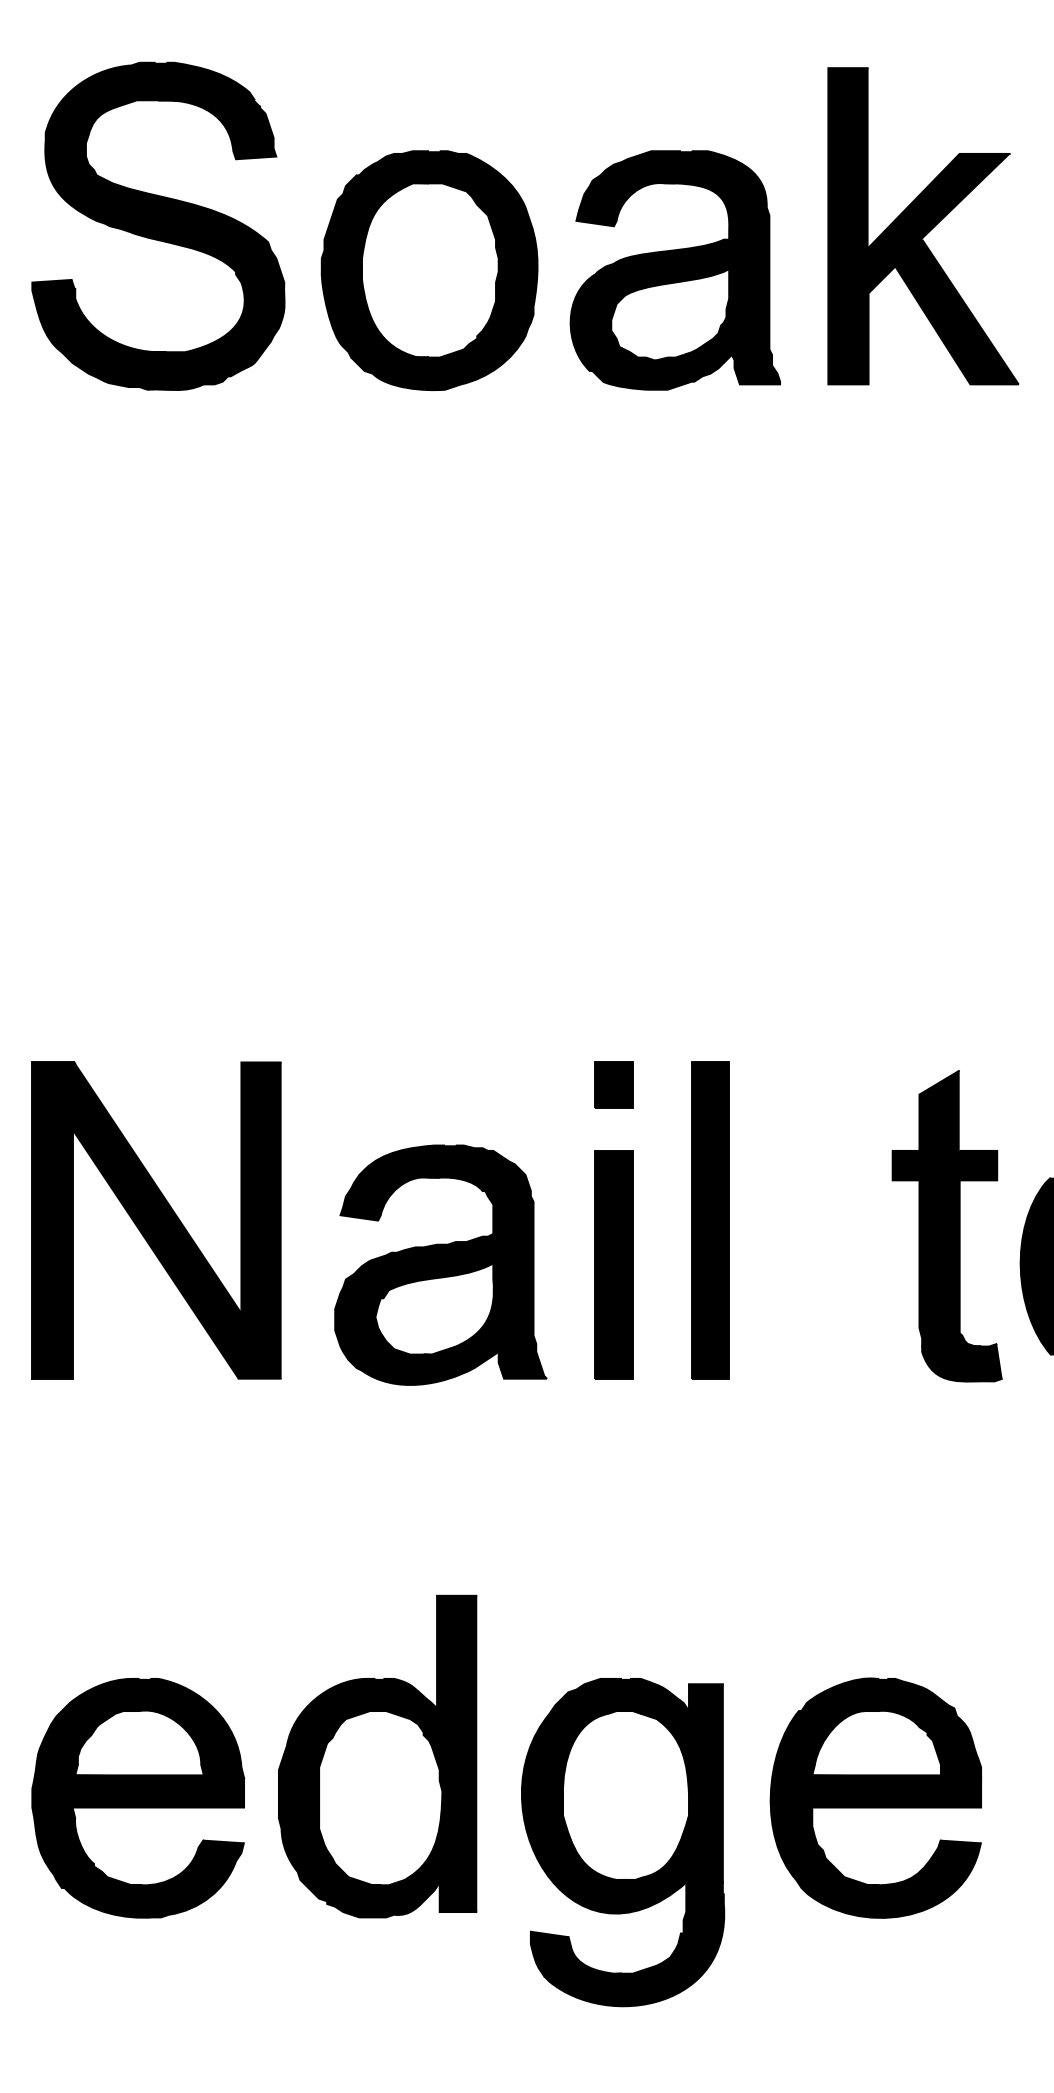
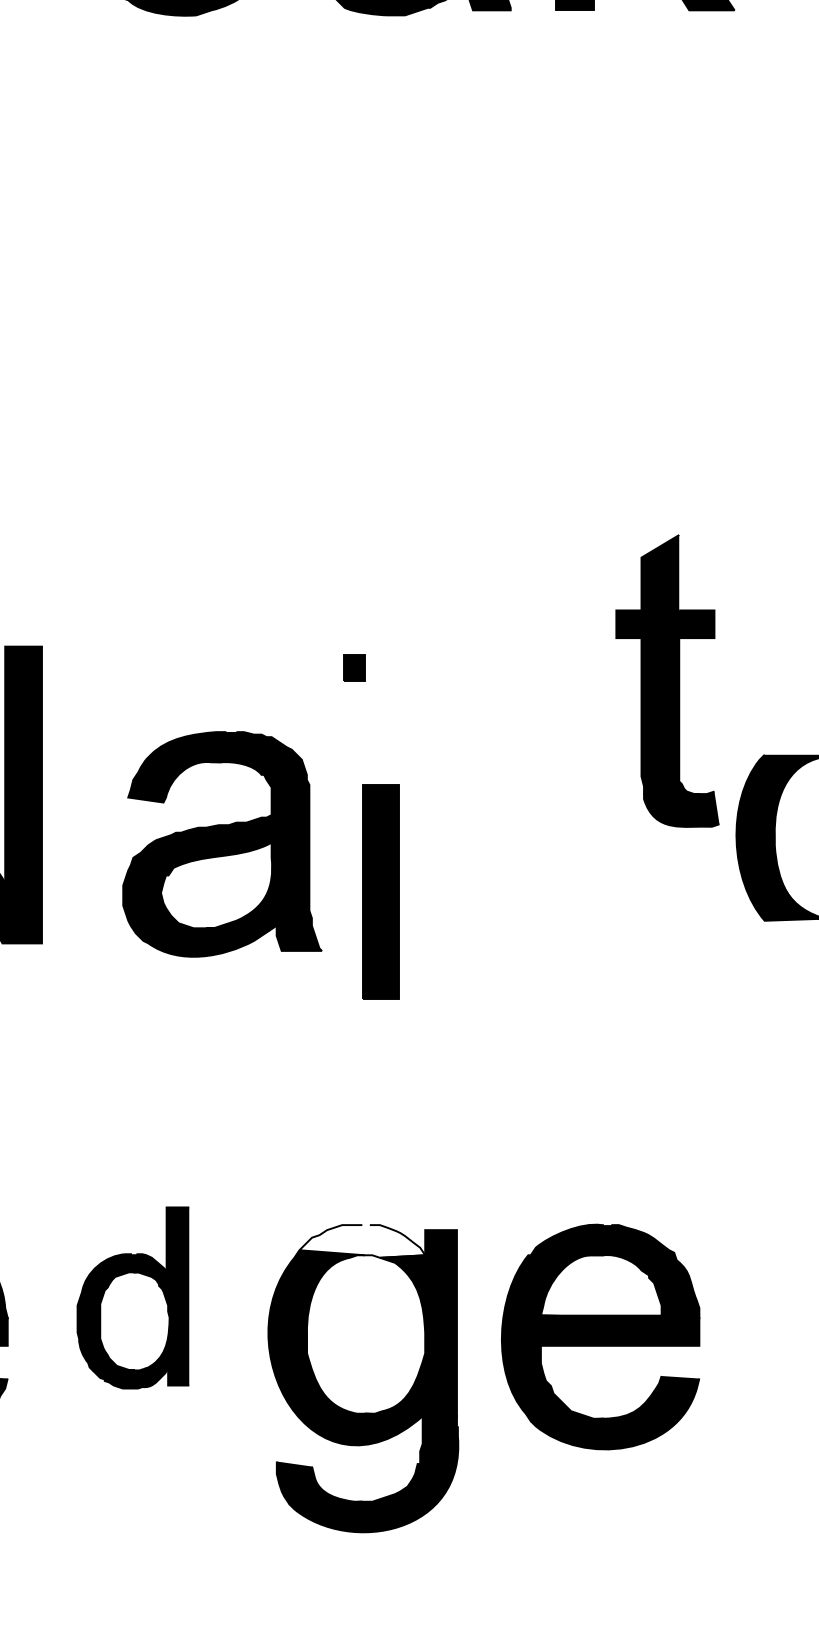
part: (613, 1084) -> (354, 667), size x0.6
part: (710, 1220) -> (445, 794), removed
part: (946, 1226) -> (666, 681), moved
part: (440, 1264) -> (222, 843), moved
part: (613, 1264) -> (380, 891), moved
fill: (621, 1695) -> (361, 1240), removed
part: (377, 1756) -> (132, 1297), size x0.6

